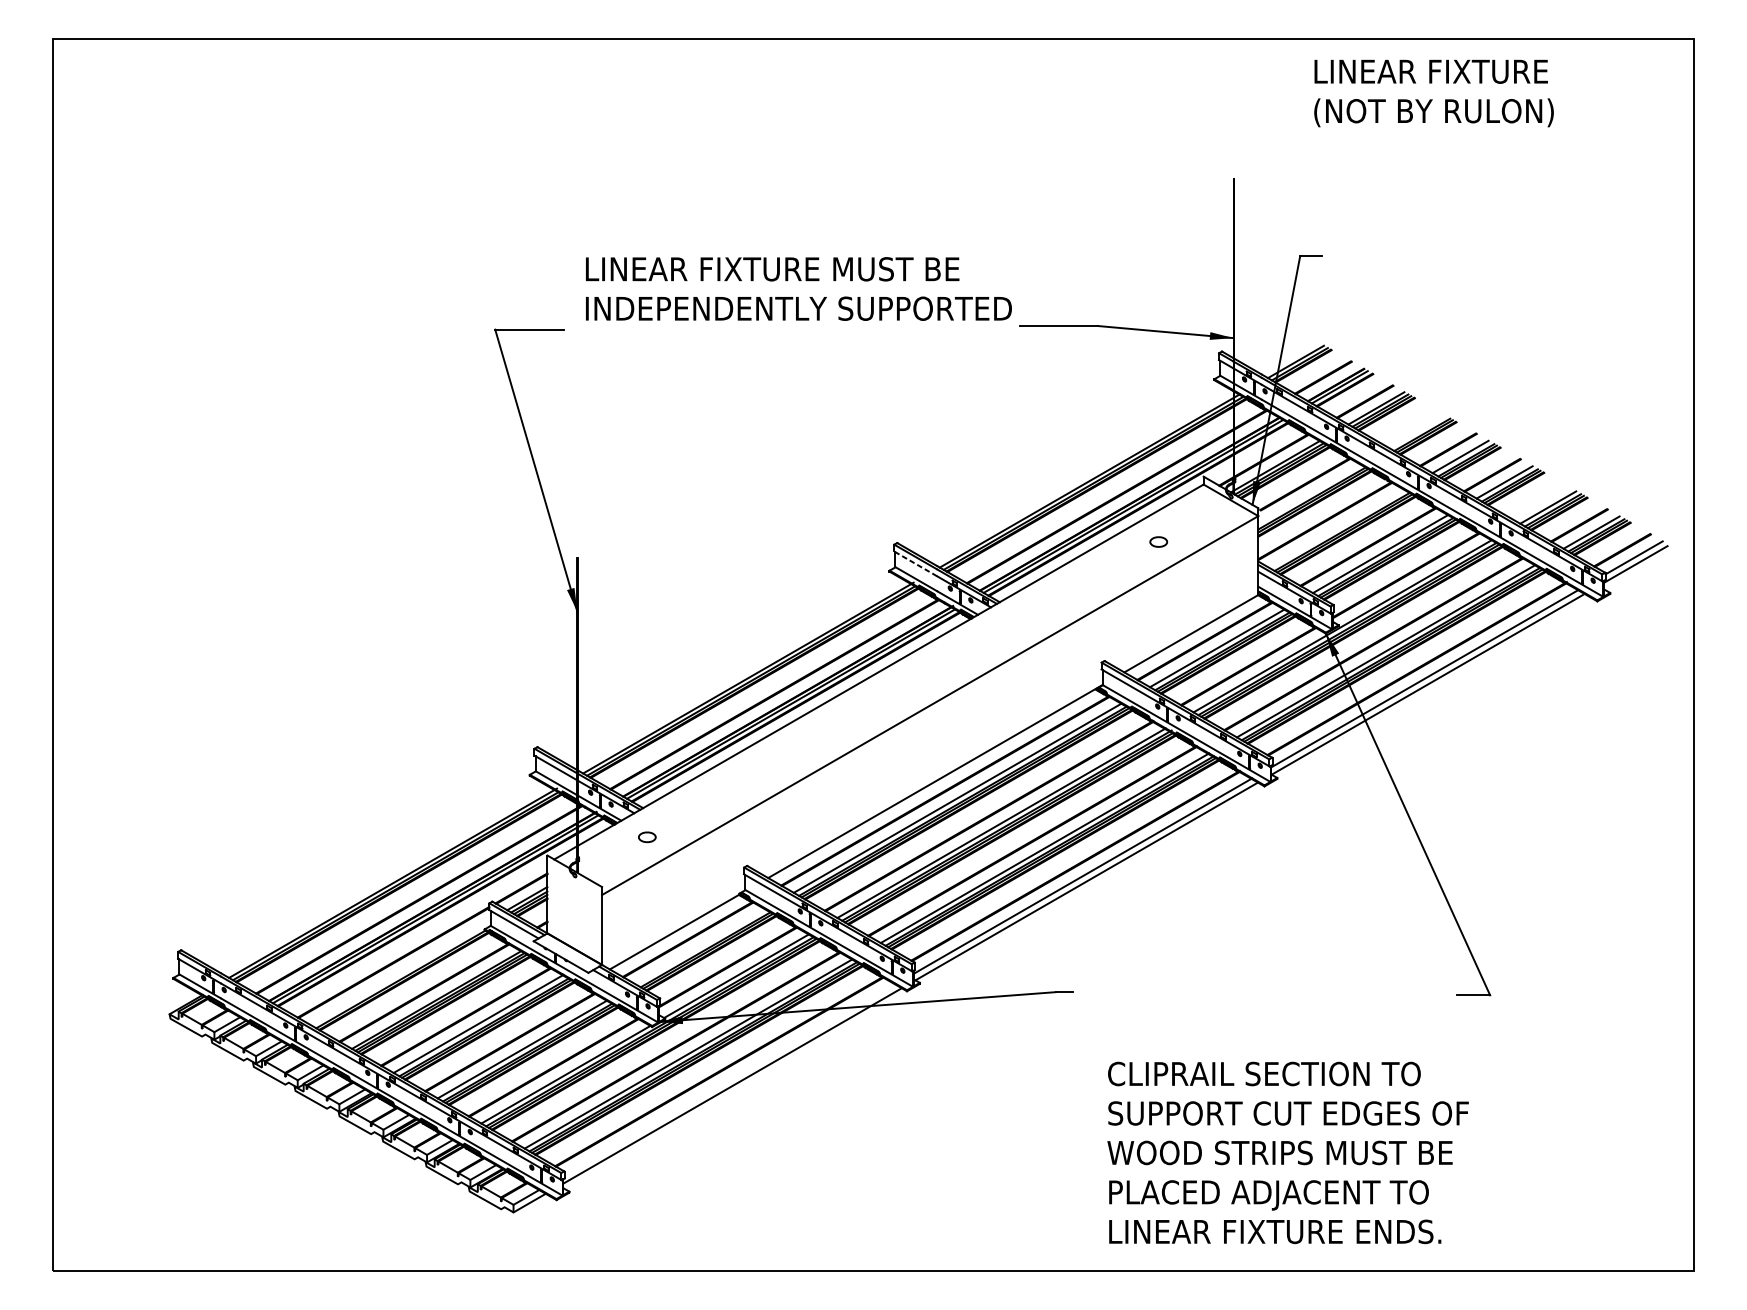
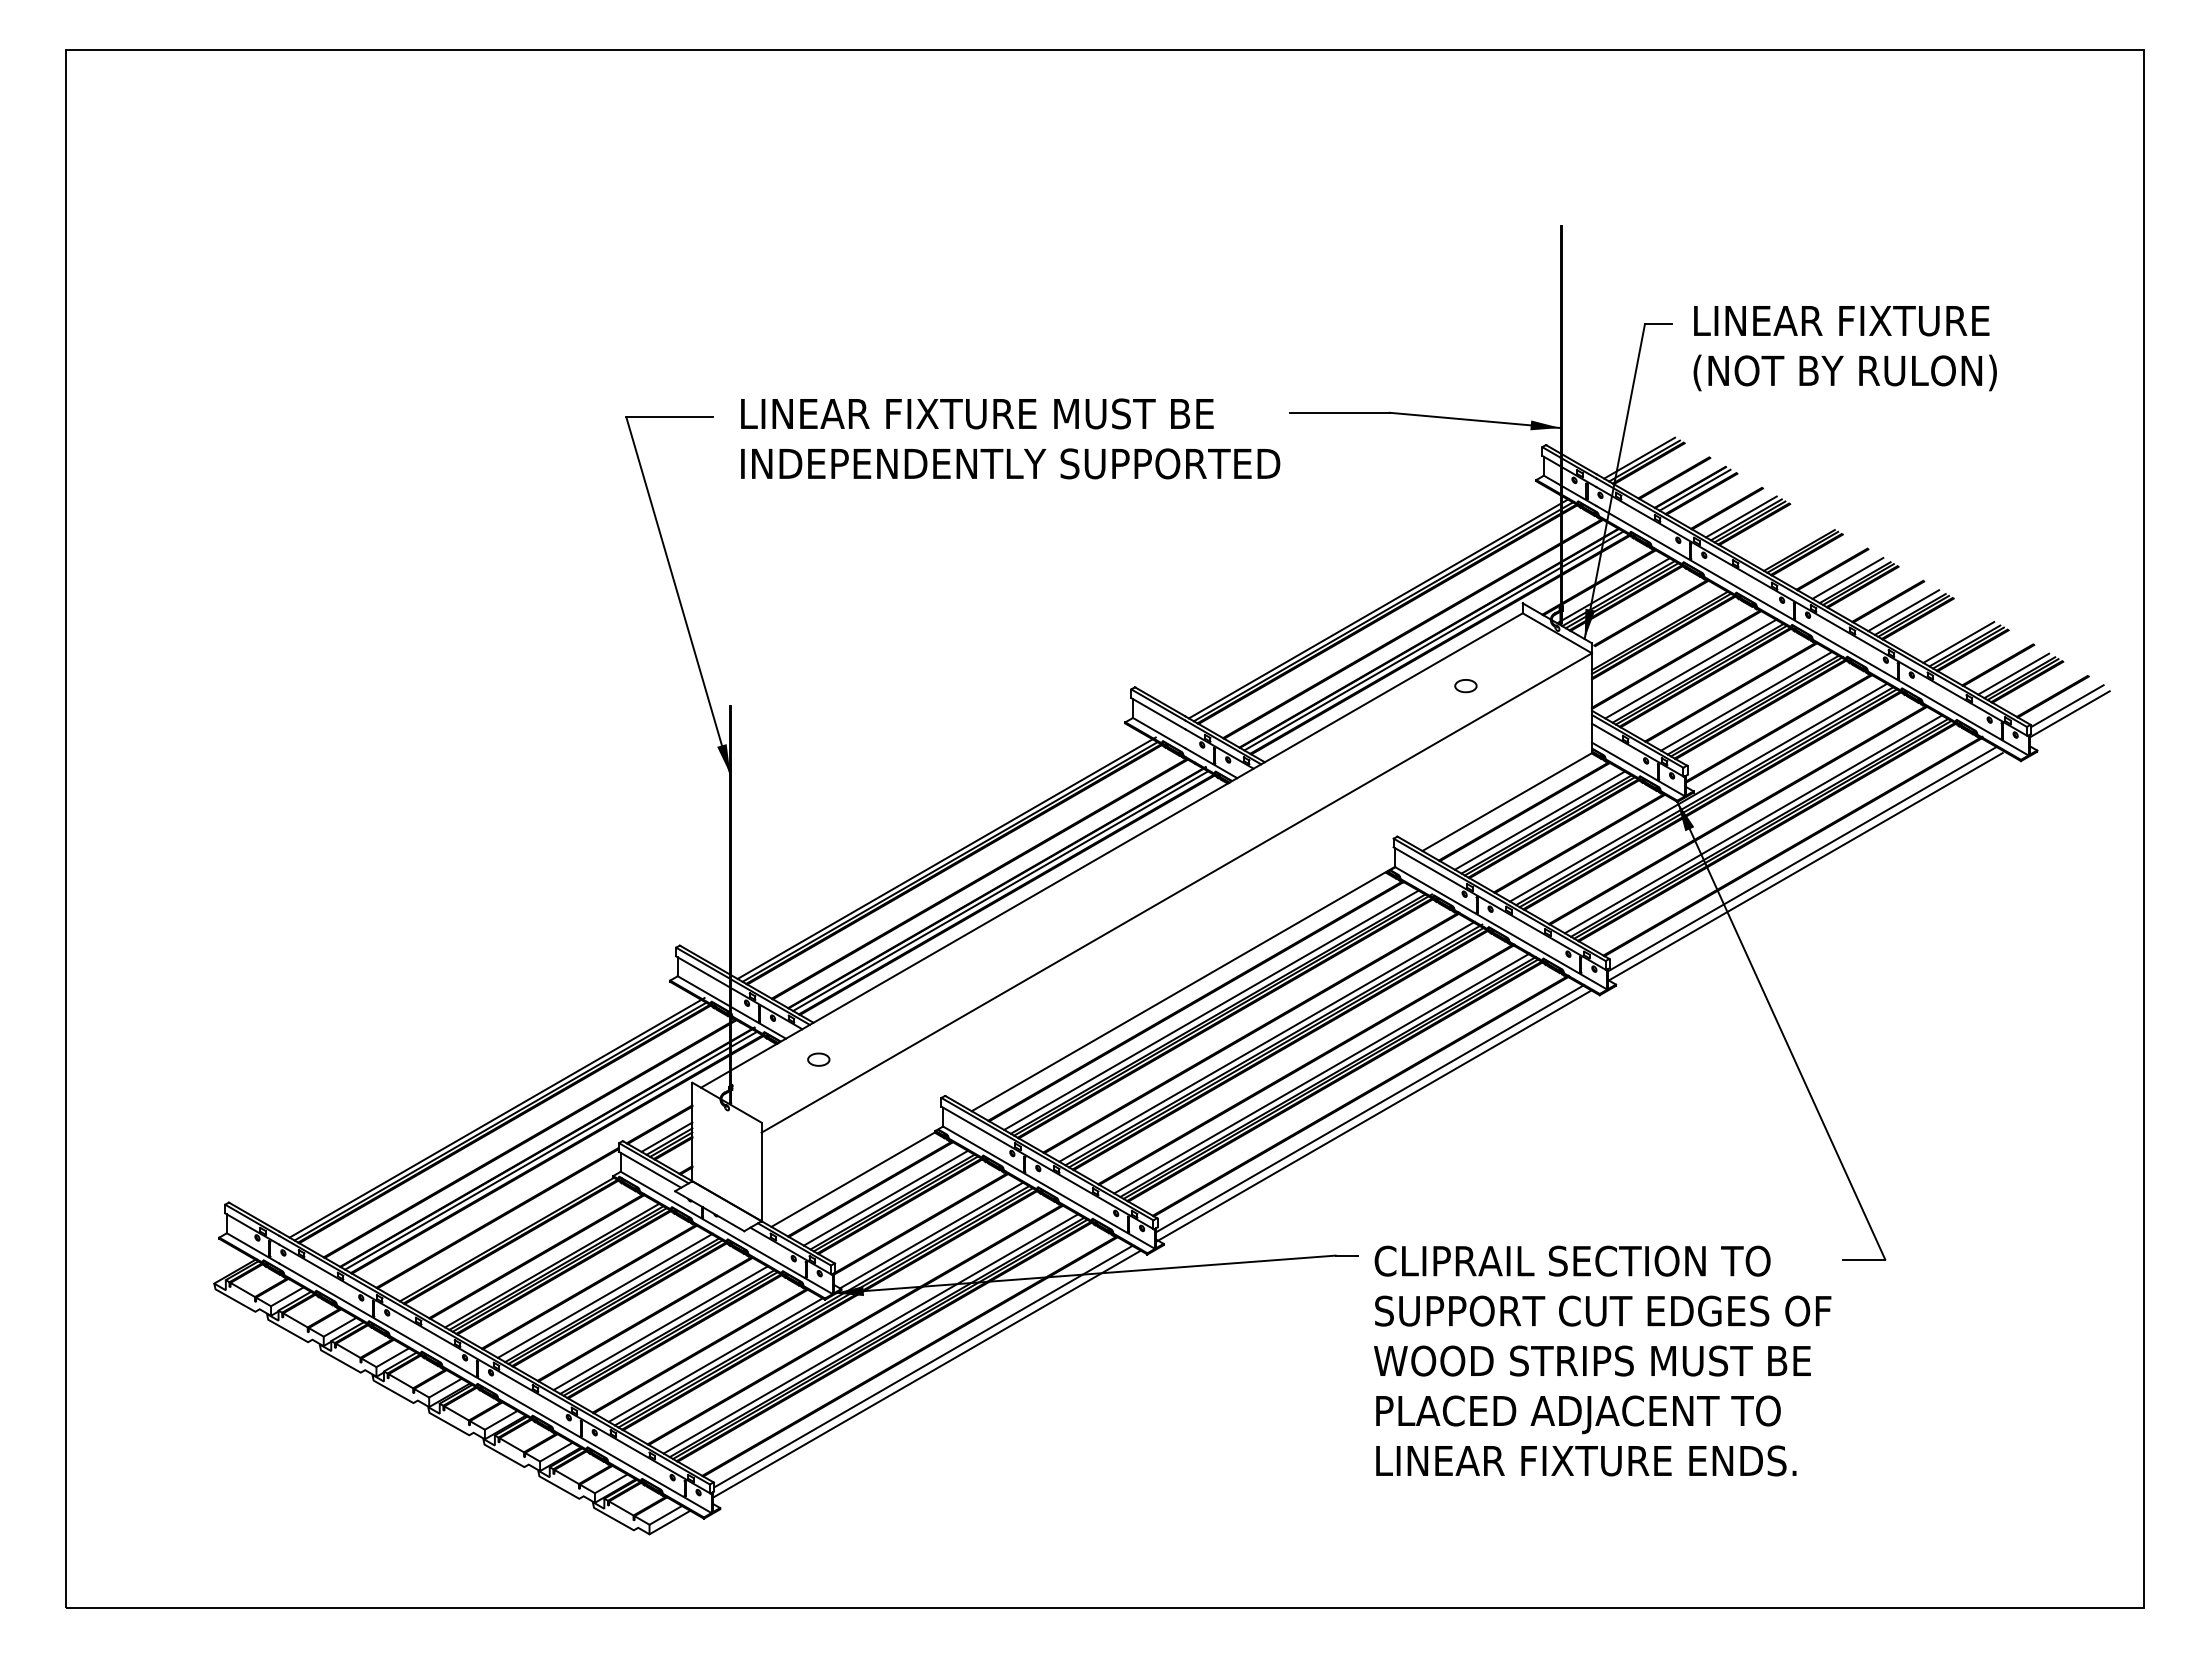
text: (1433, 93) -> (1844, 348), moved
text: (798, 288) -> (1010, 438), moved
line: (1337, 528) -> (1691, 668), added
line: (914, 563) -> (1157, 713), dashed -> solid
line: (700, 946) -> (885, 1197), added
line: (730, 1079) -> (923, 1366), added
text: (1288, 1152) -> (1602, 1360), moved

